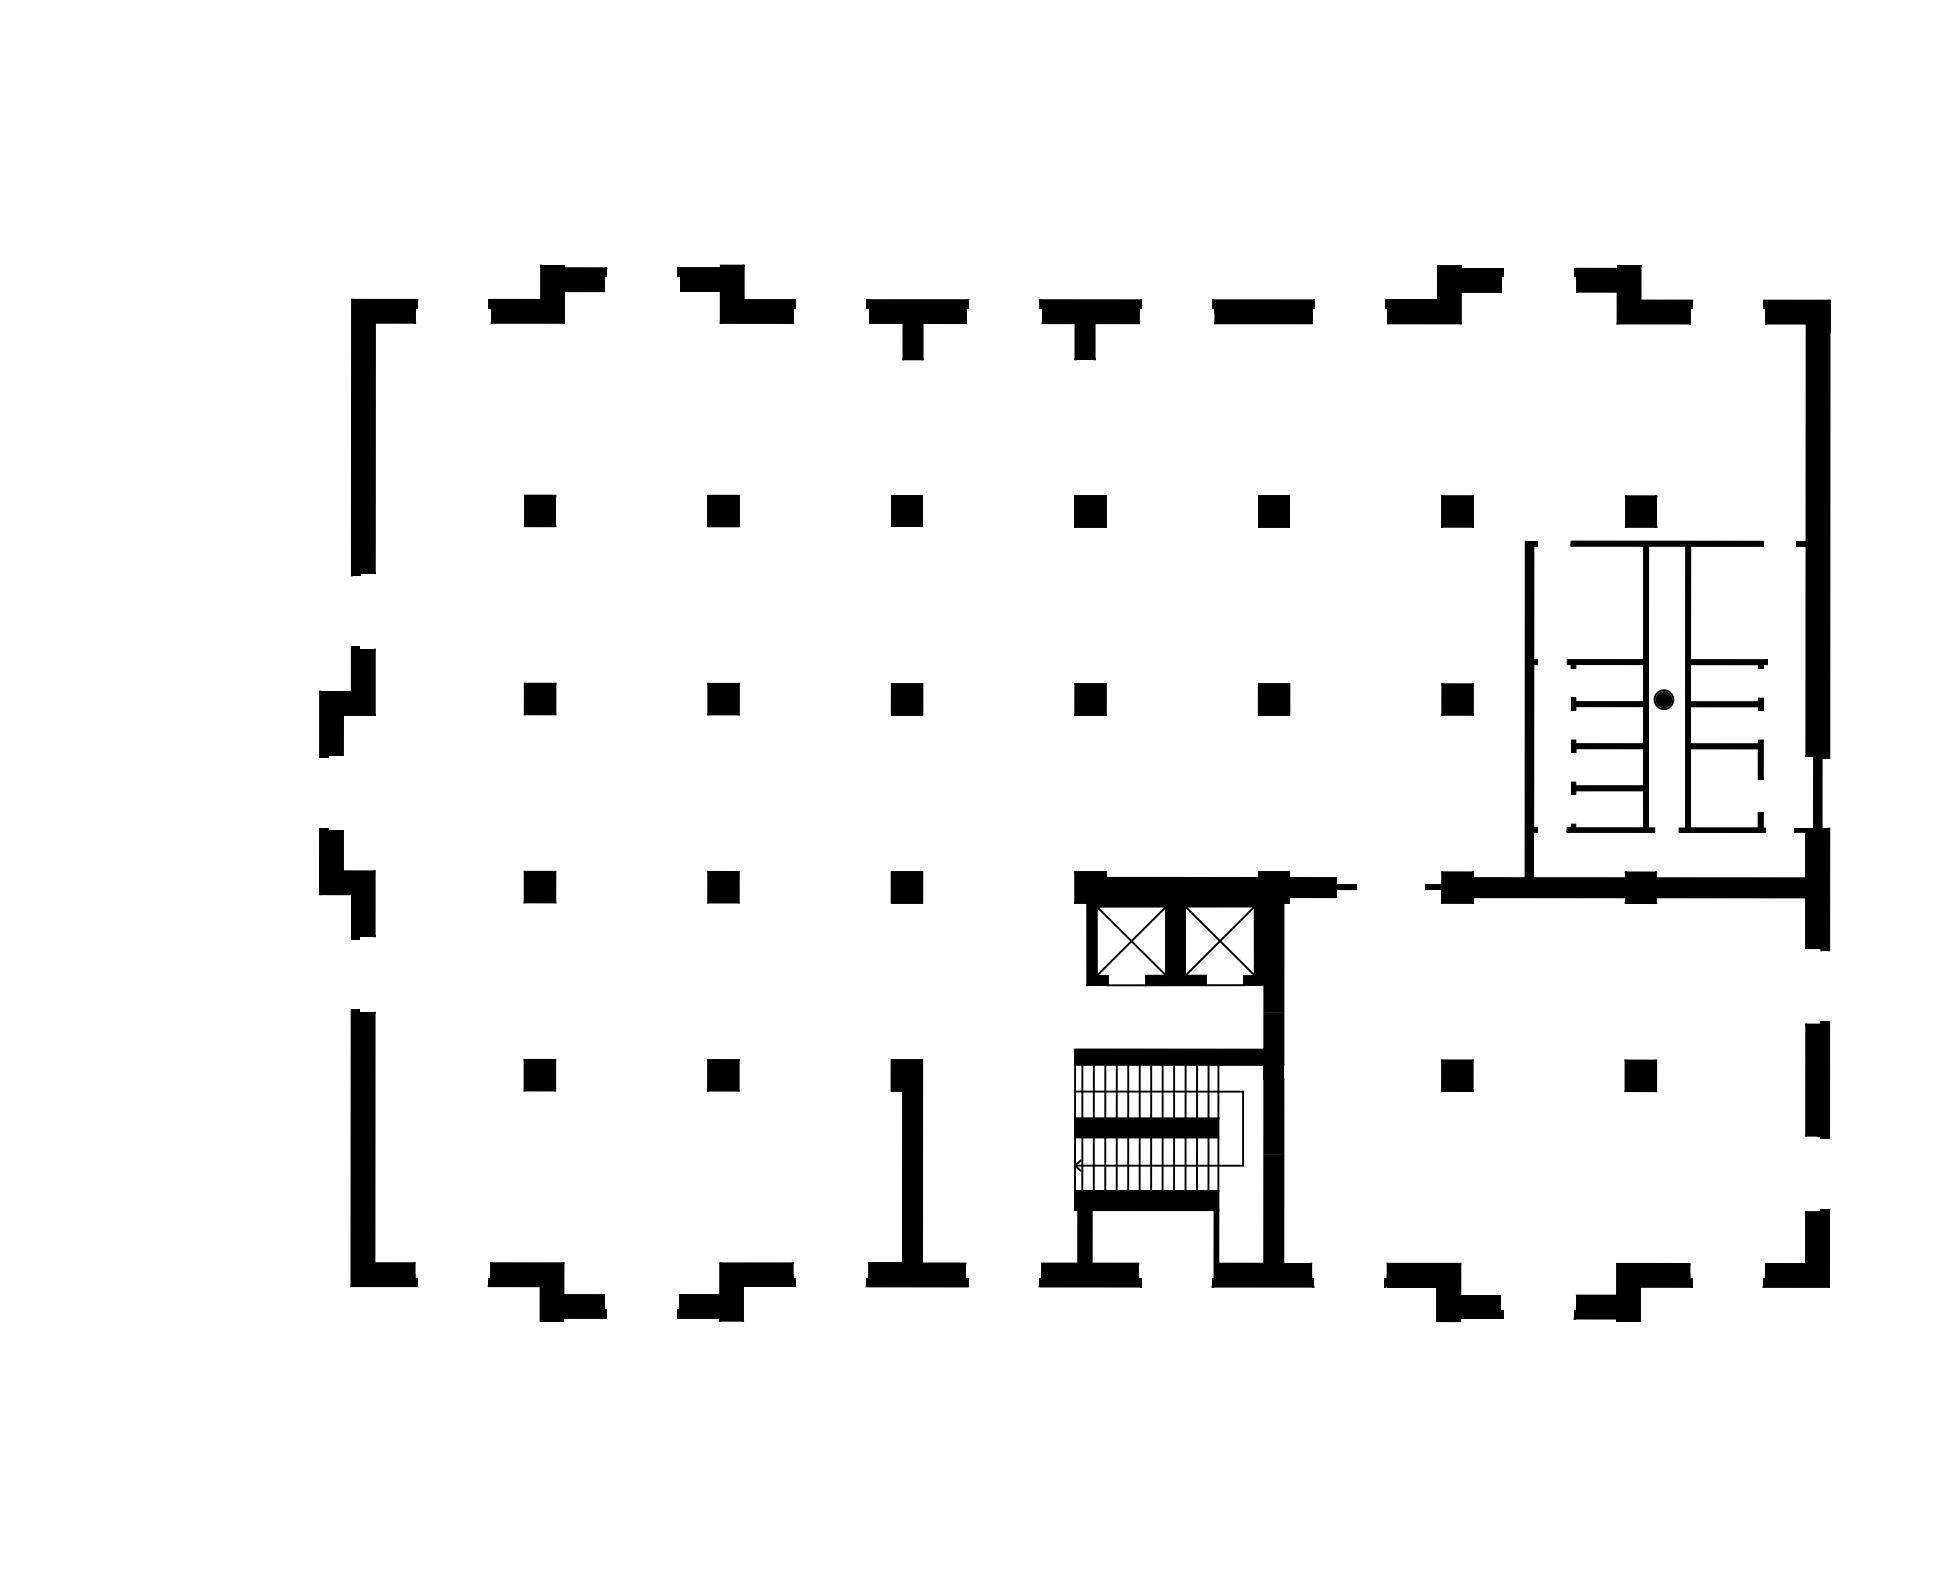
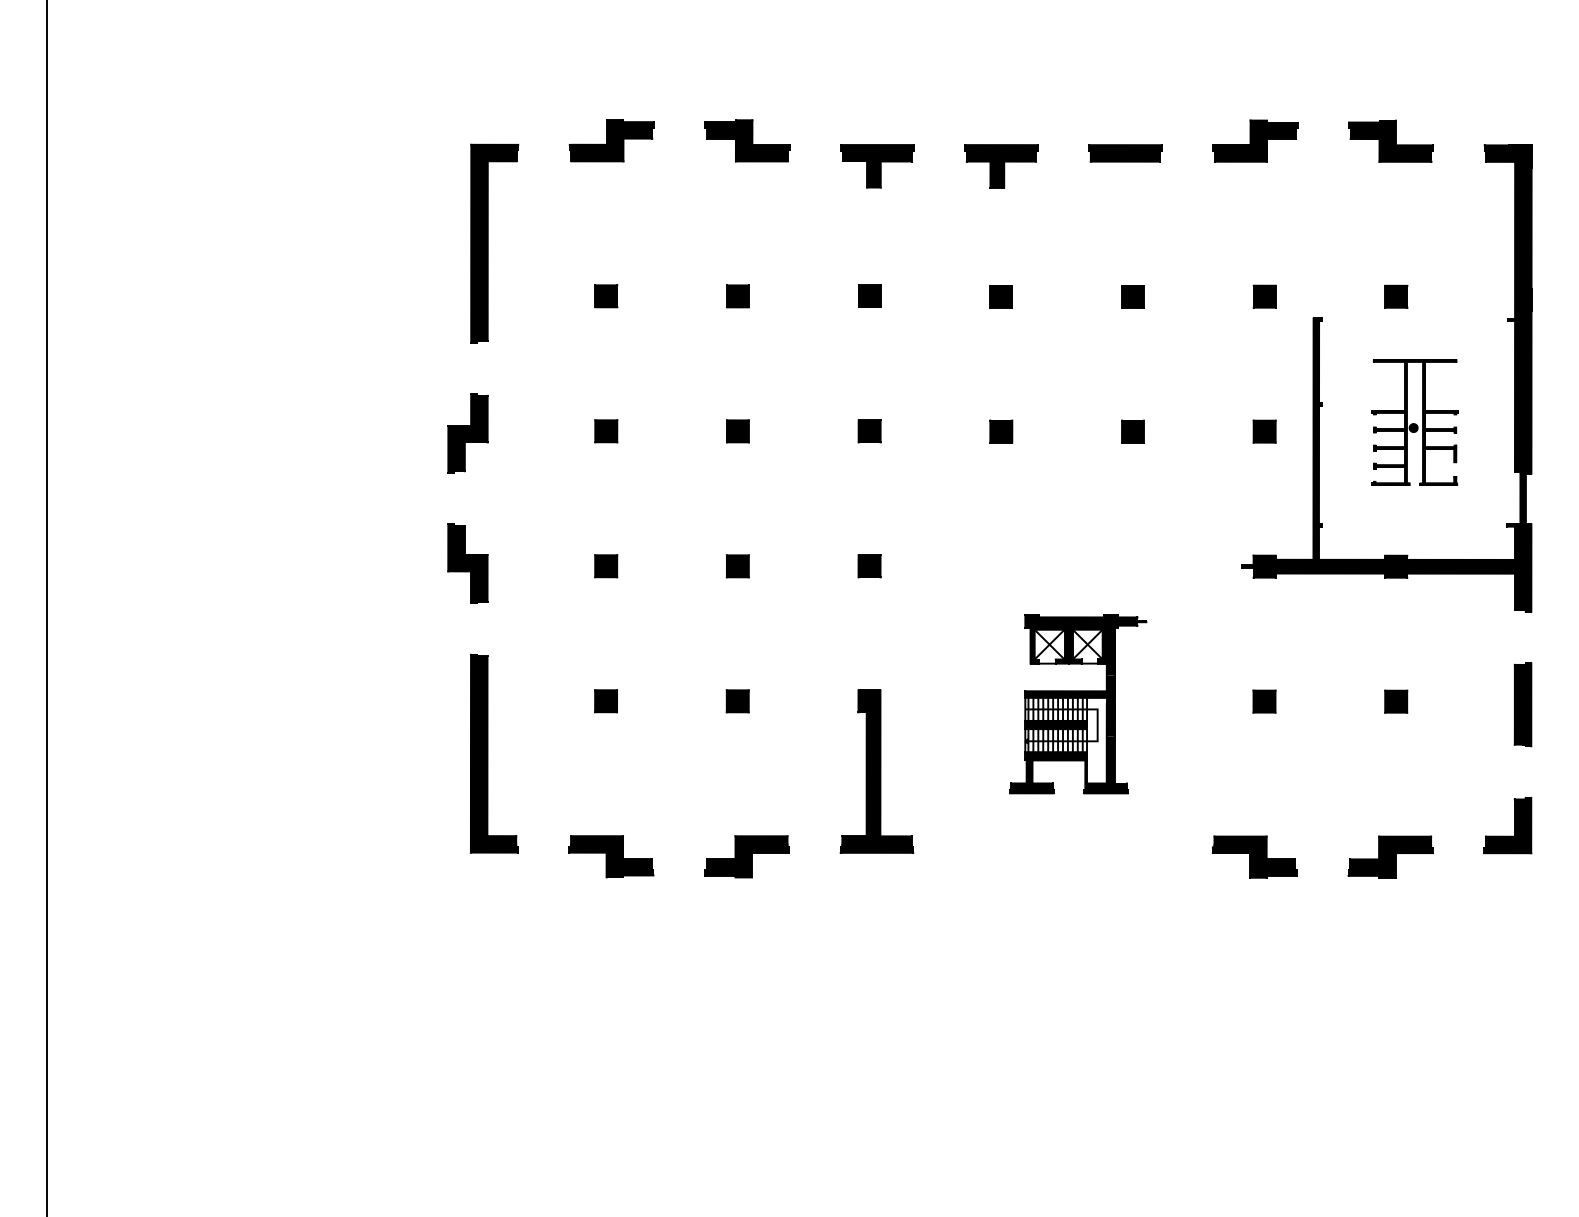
part: (1666, 686) -> (1414, 422), size x0.6
part: (1196, 1078) -> (1077, 703), size x0.6

